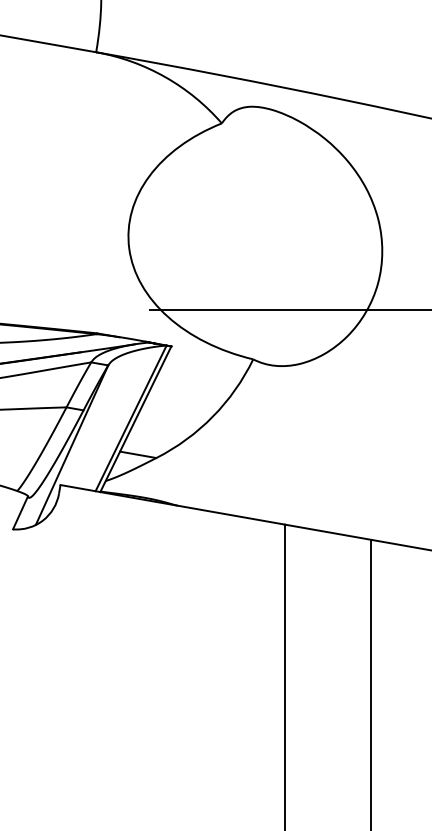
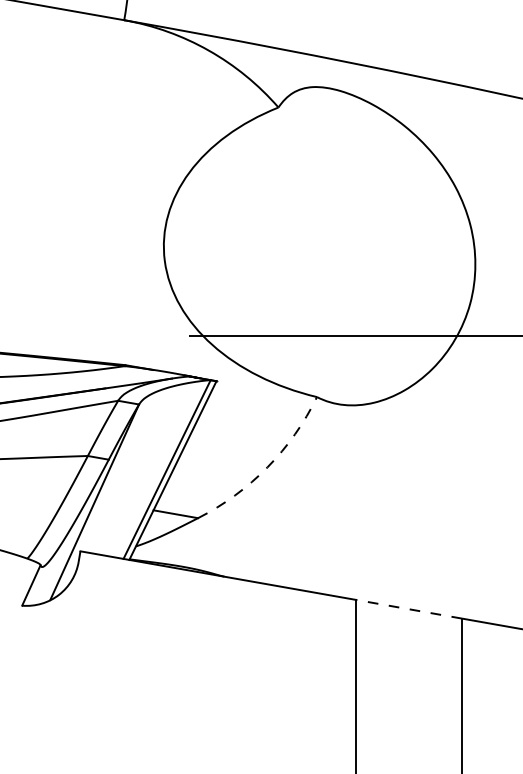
arc: (212, 416) -> (266, 467), solid -> dashed
line: (328, 532) -> (409, 609), solid -> dashed

